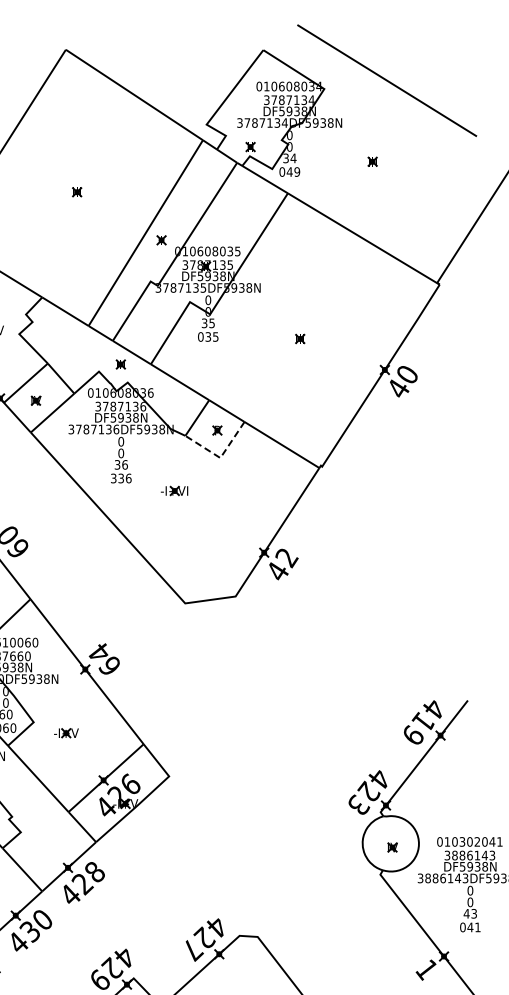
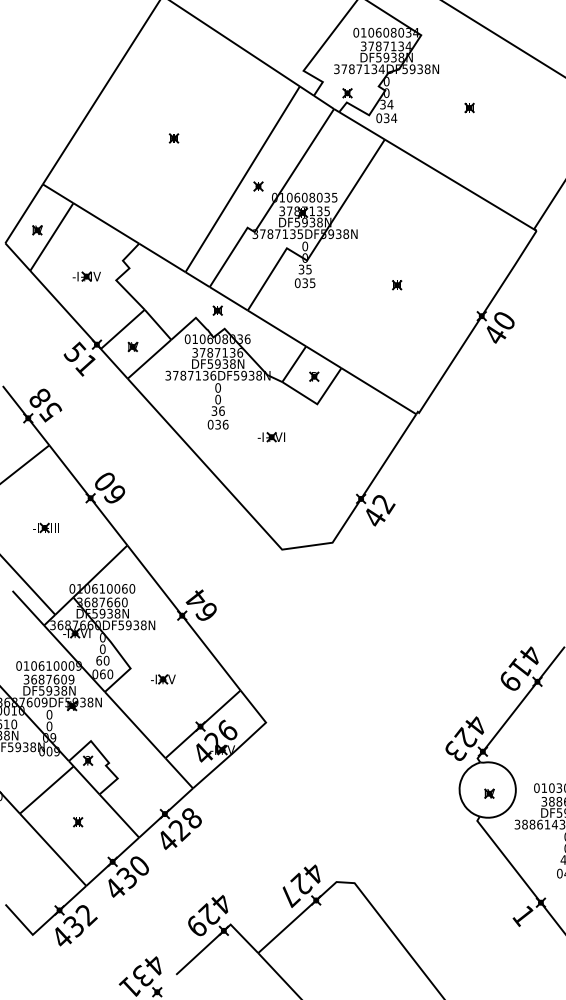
text: (293, 172) -> (390, 118), 049 -> 034
line: (220, 458) -> (317, 404), dashed -> solid
text: (113, 478) -> (210, 424), 336 -> 036

